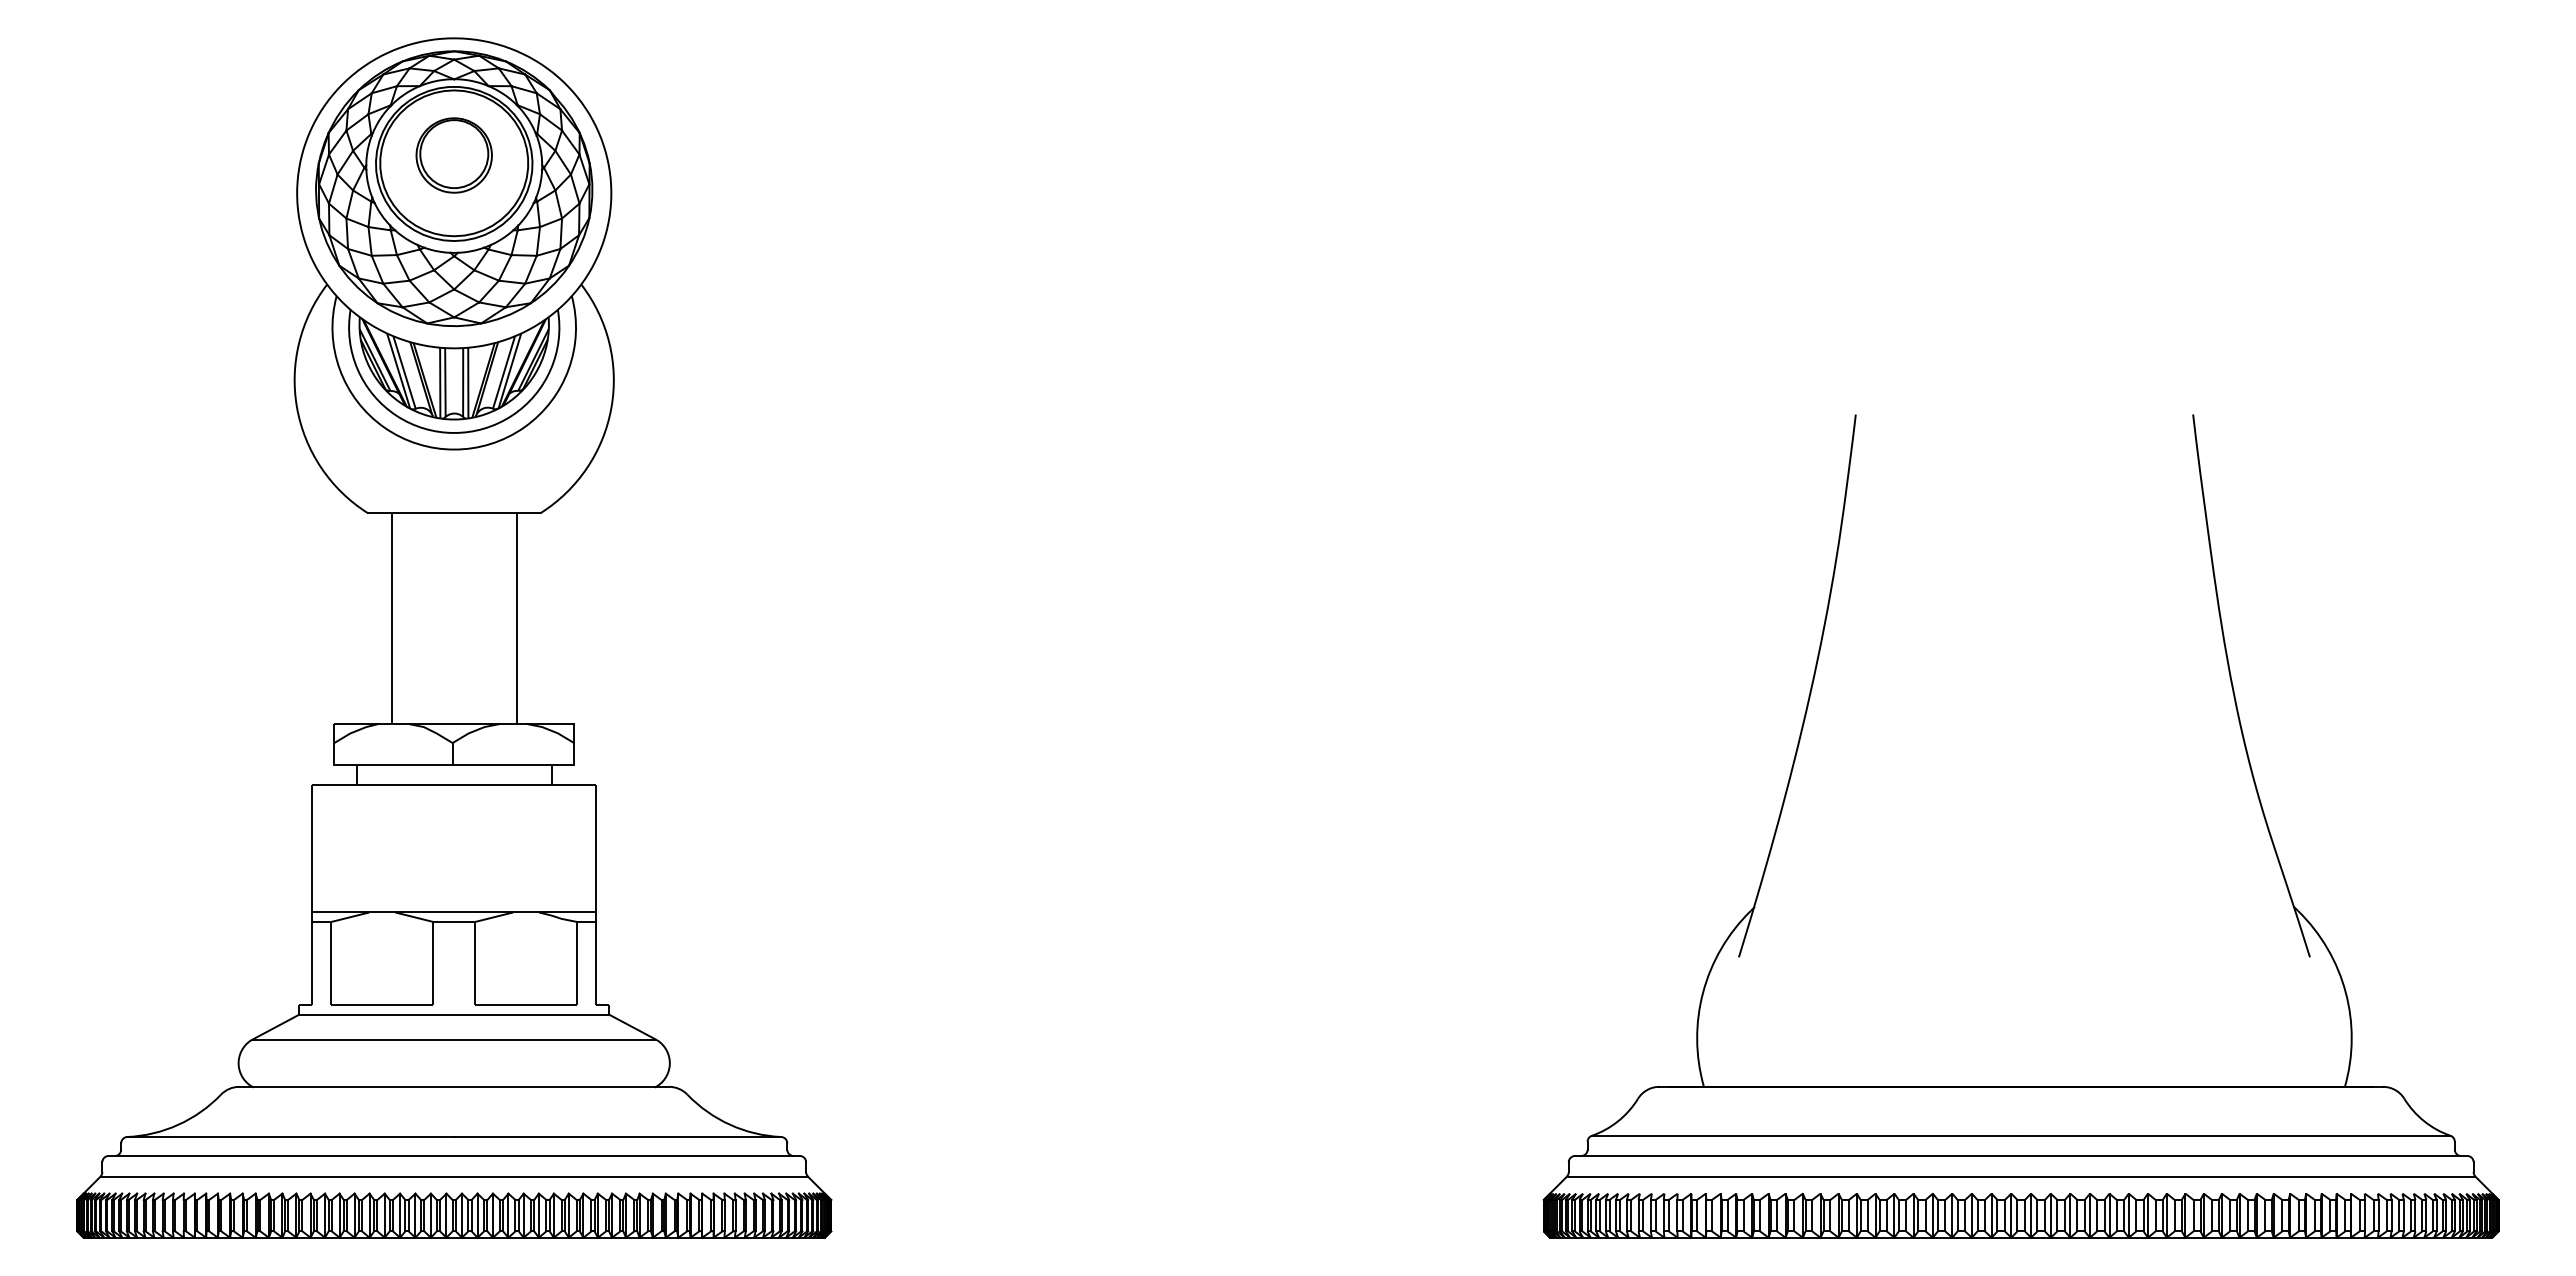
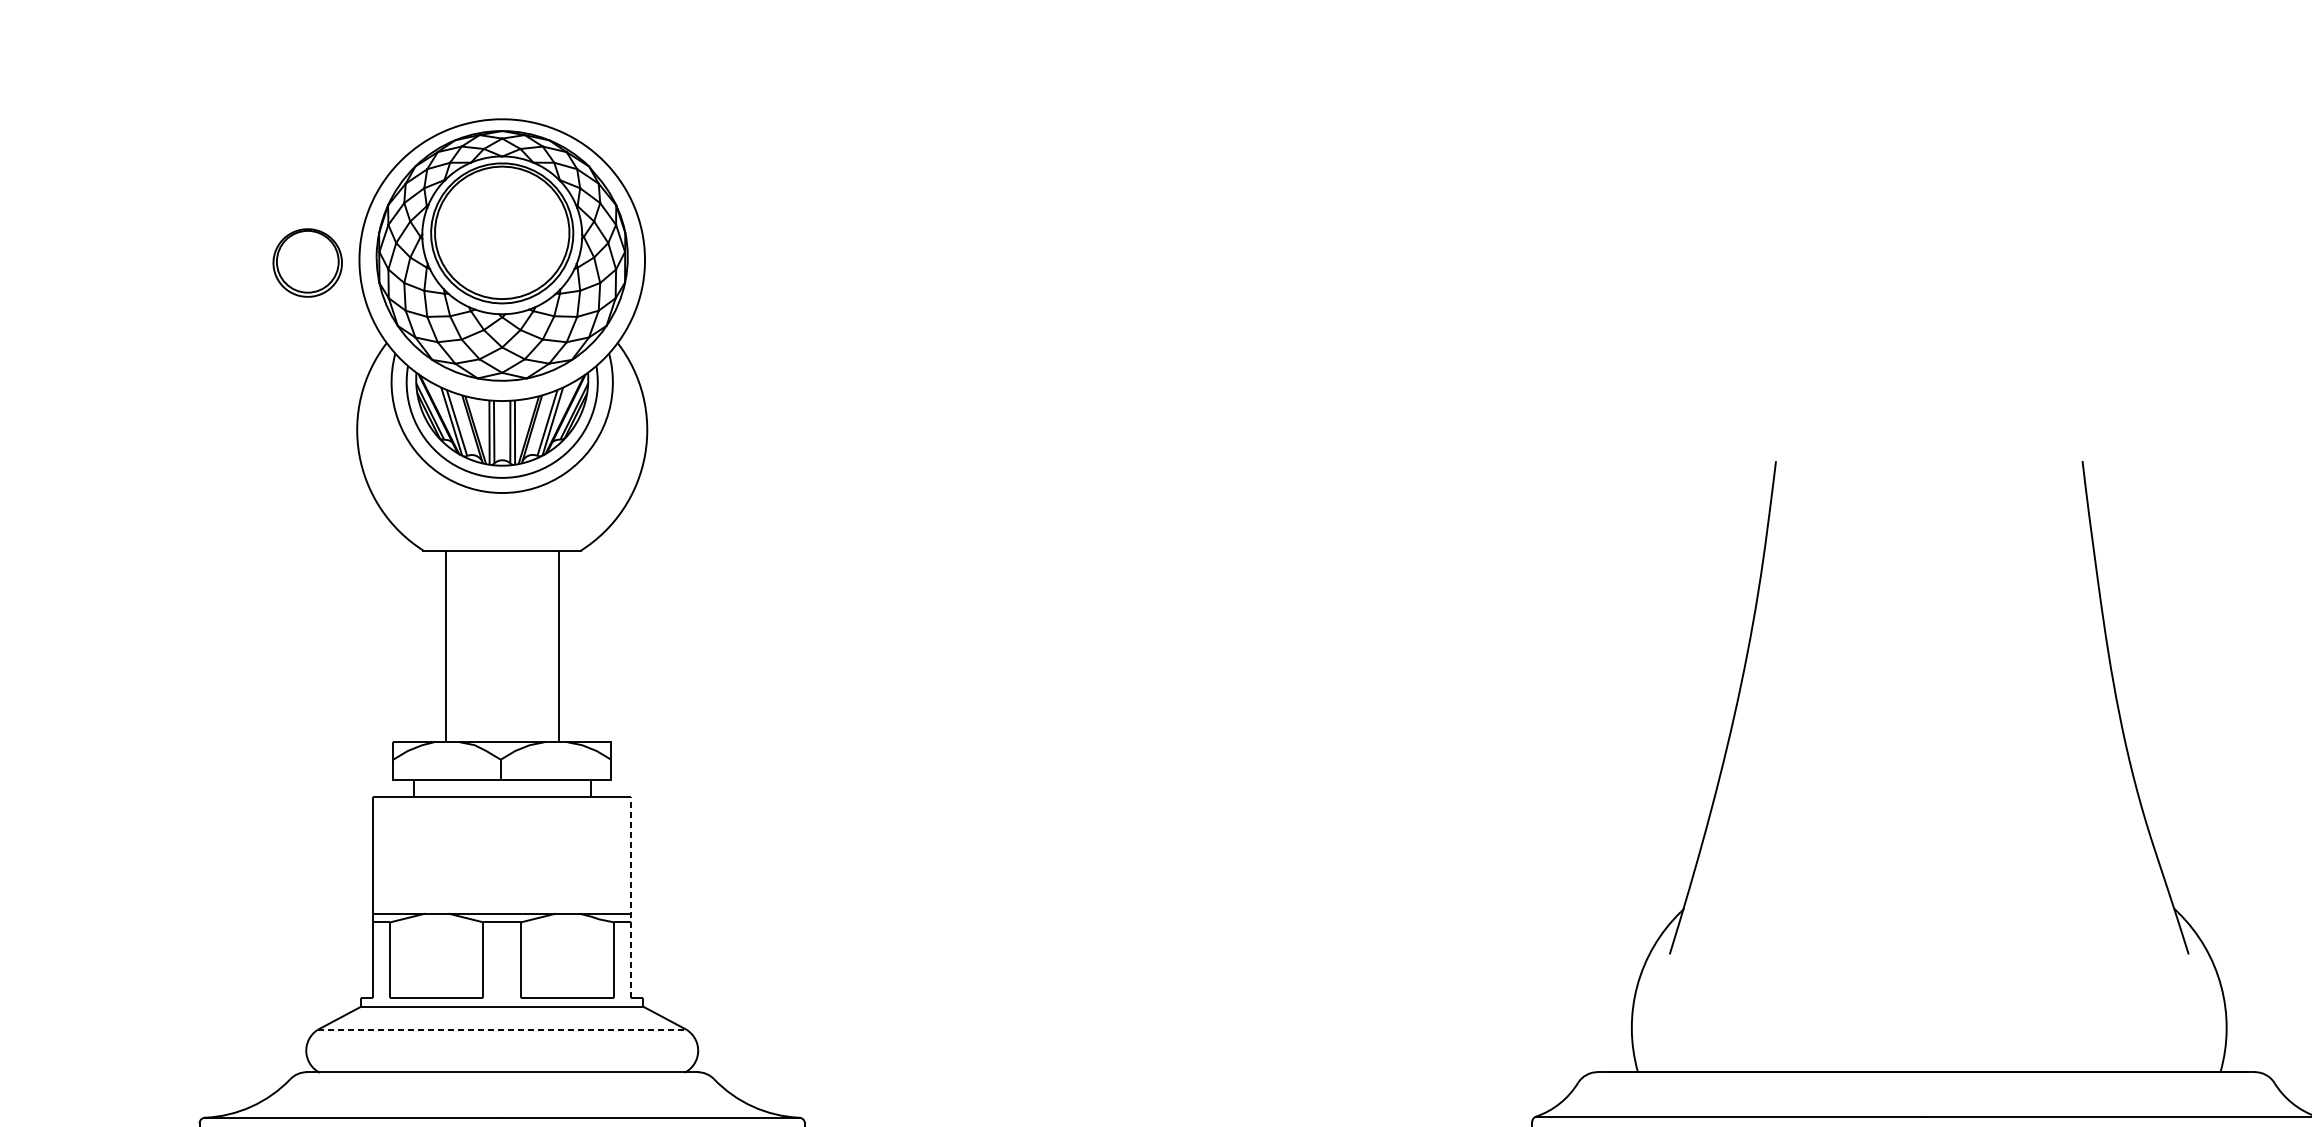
part: (453, 155) -> (307, 263), moved
line: (596, 894) -> (631, 897), solid -> dashed
line: (454, 1040) -> (502, 1030), solid -> dashed

